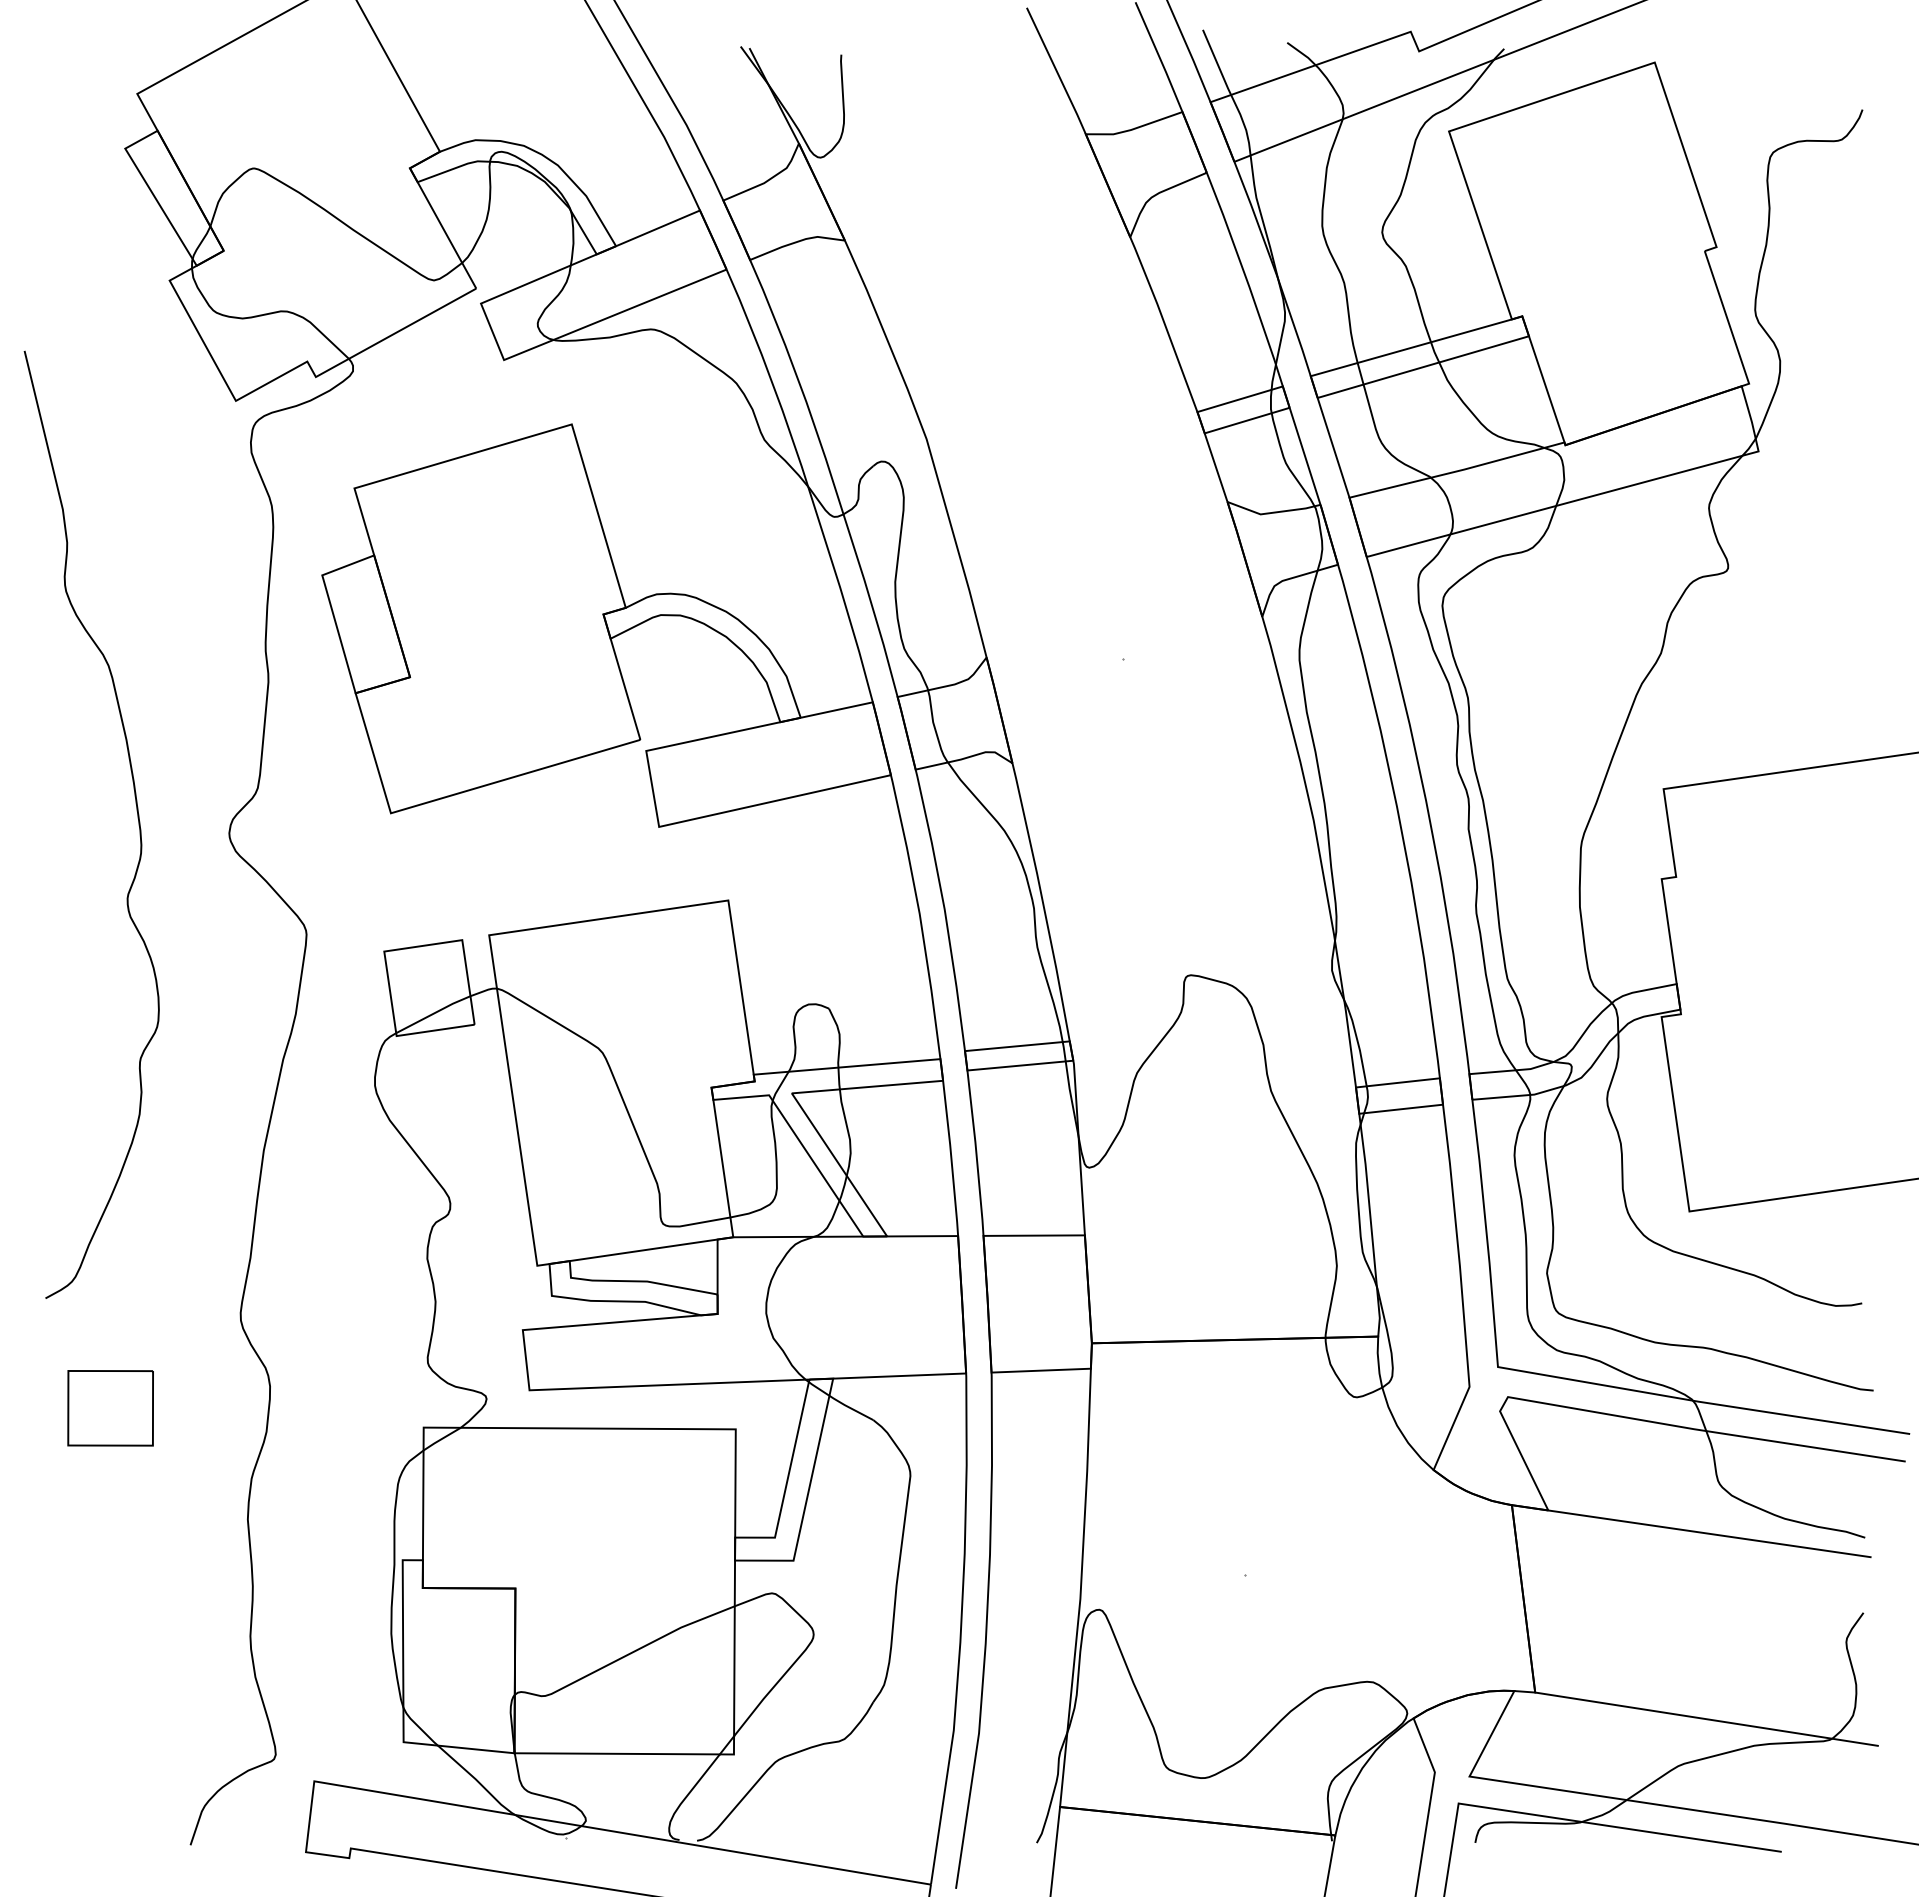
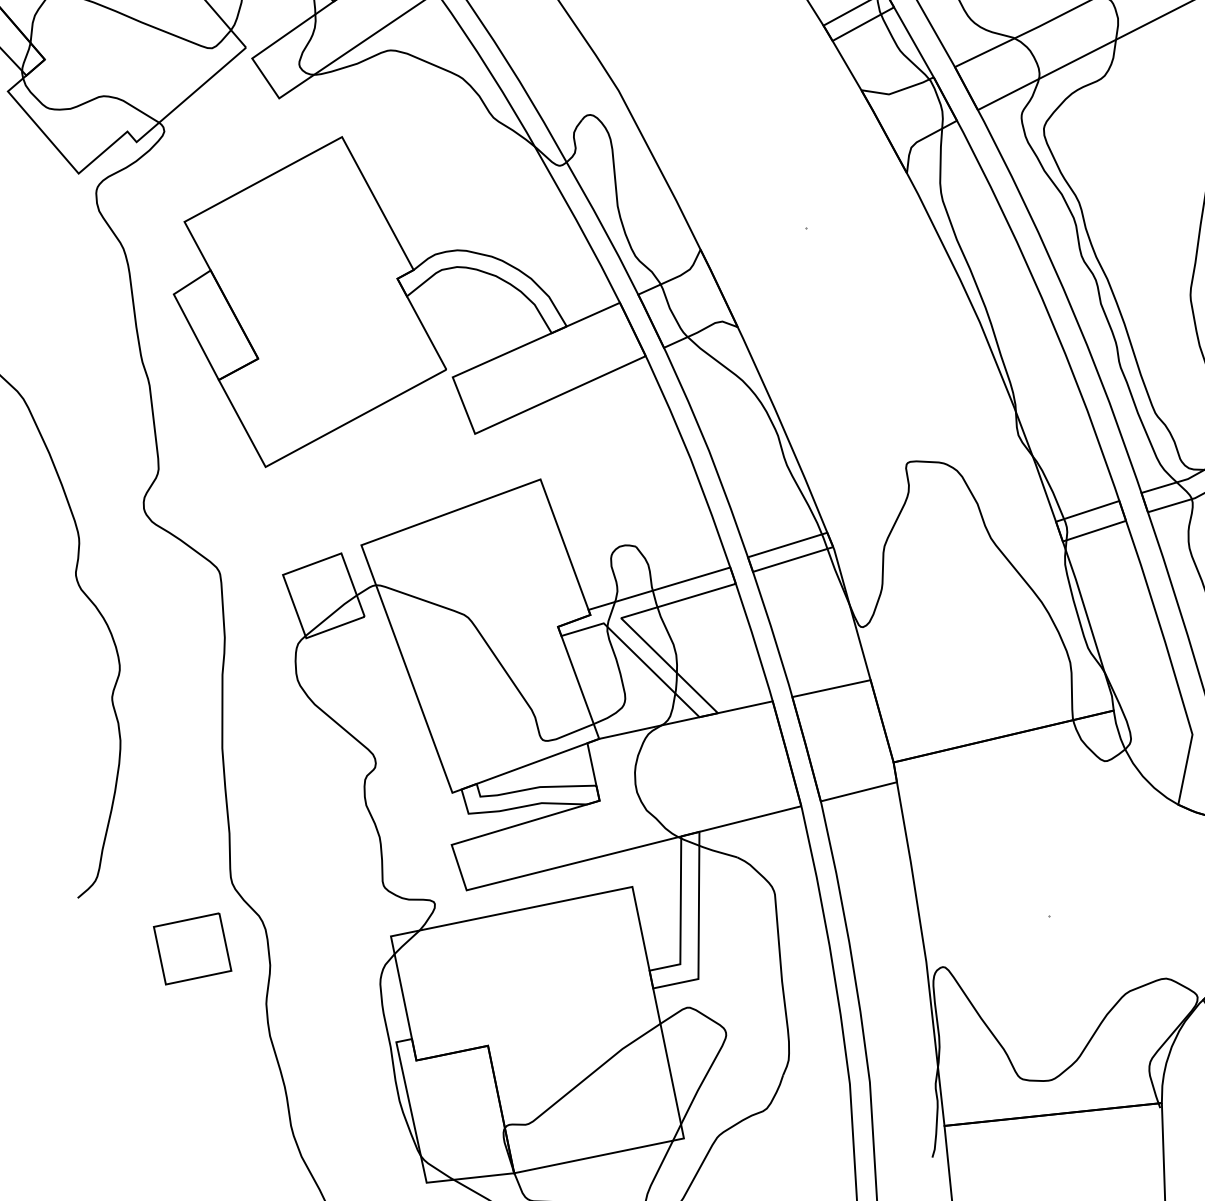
part: (110, 1408) -> (192, 949), moved

